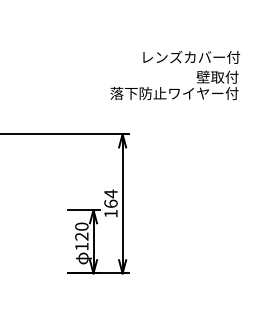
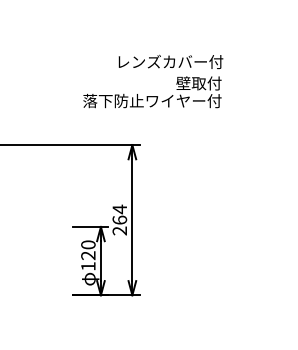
text: (175, 75) -> (153, 81), moved
text: (110, 213) -> (119, 230), 164 -> 264

